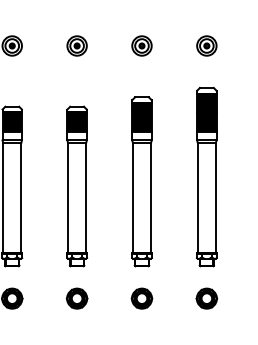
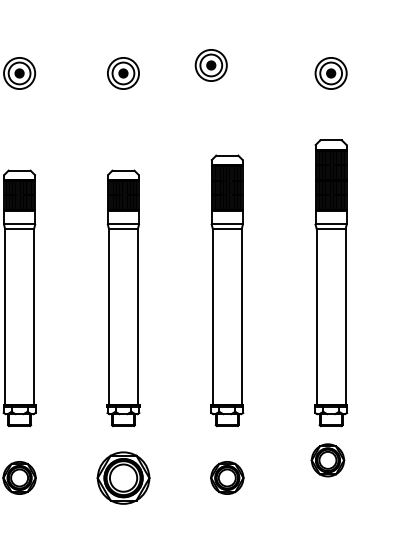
part: (141, 45) -> (210, 64), moved
part: (76, 298) -> (122, 477), size x1.6
part: (206, 298) -> (327, 460), moved

